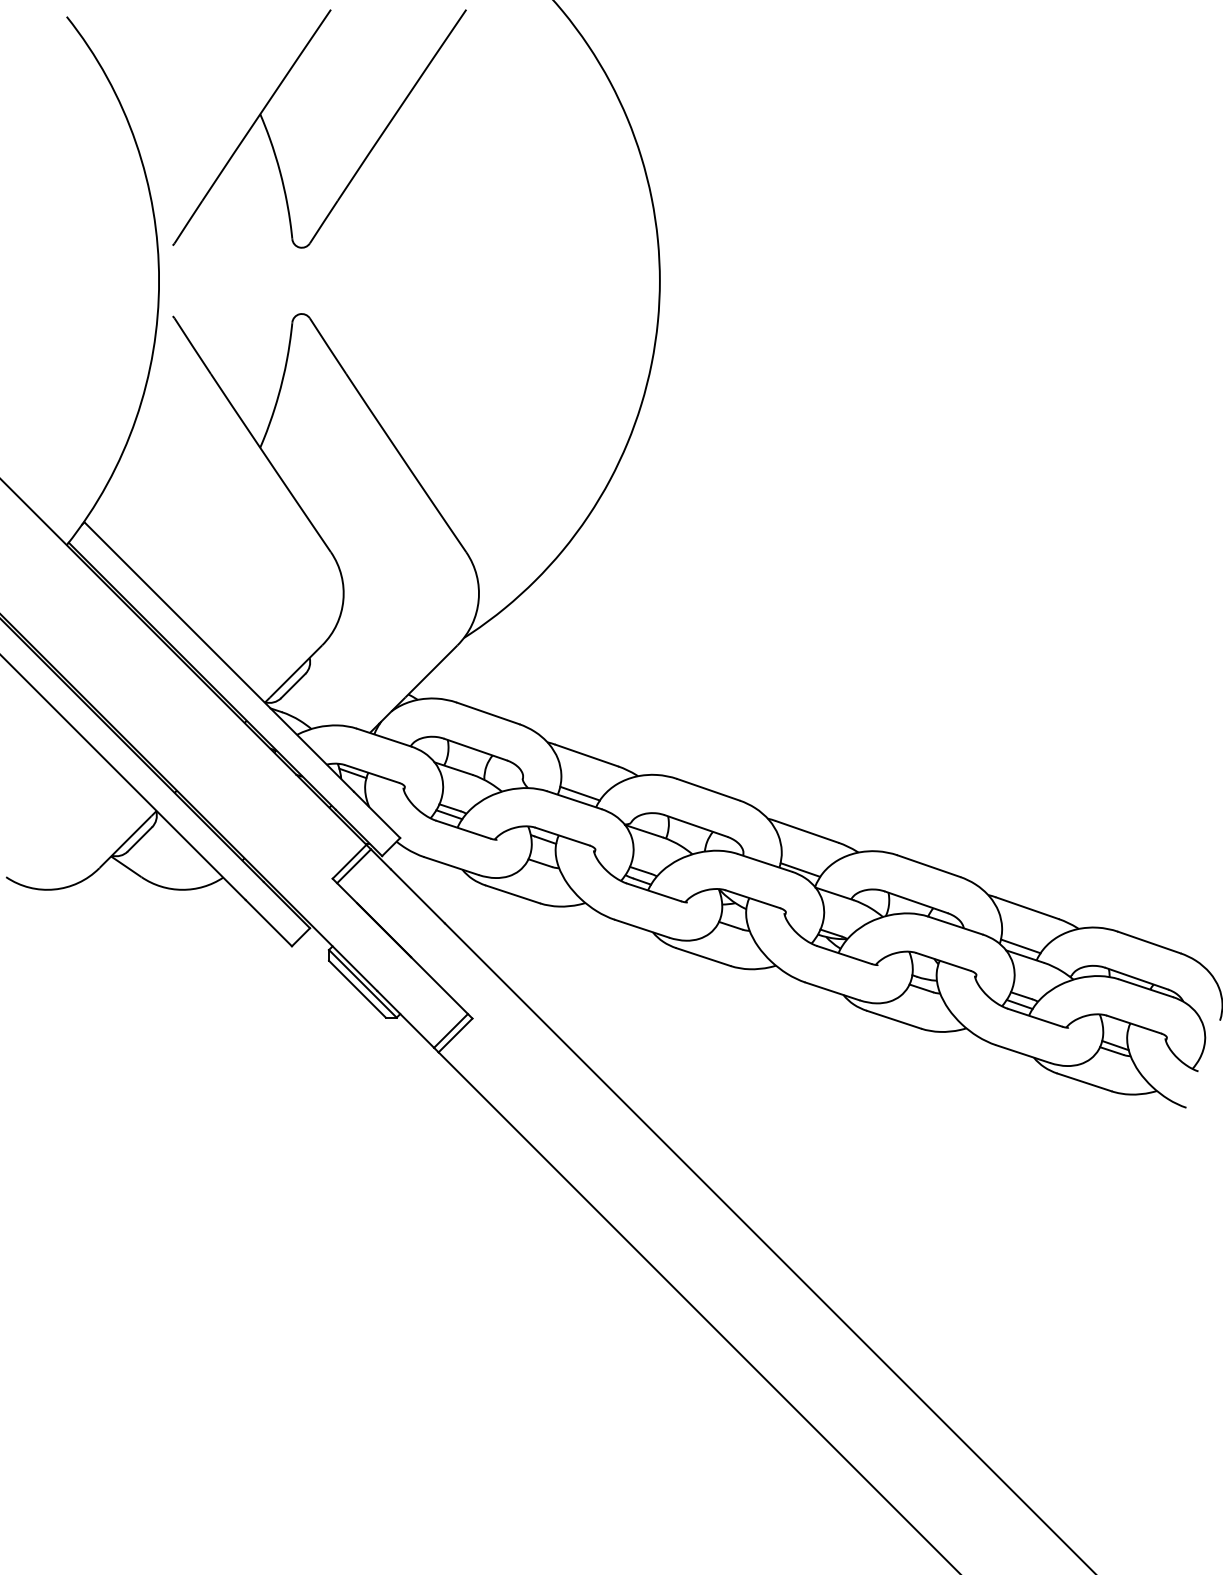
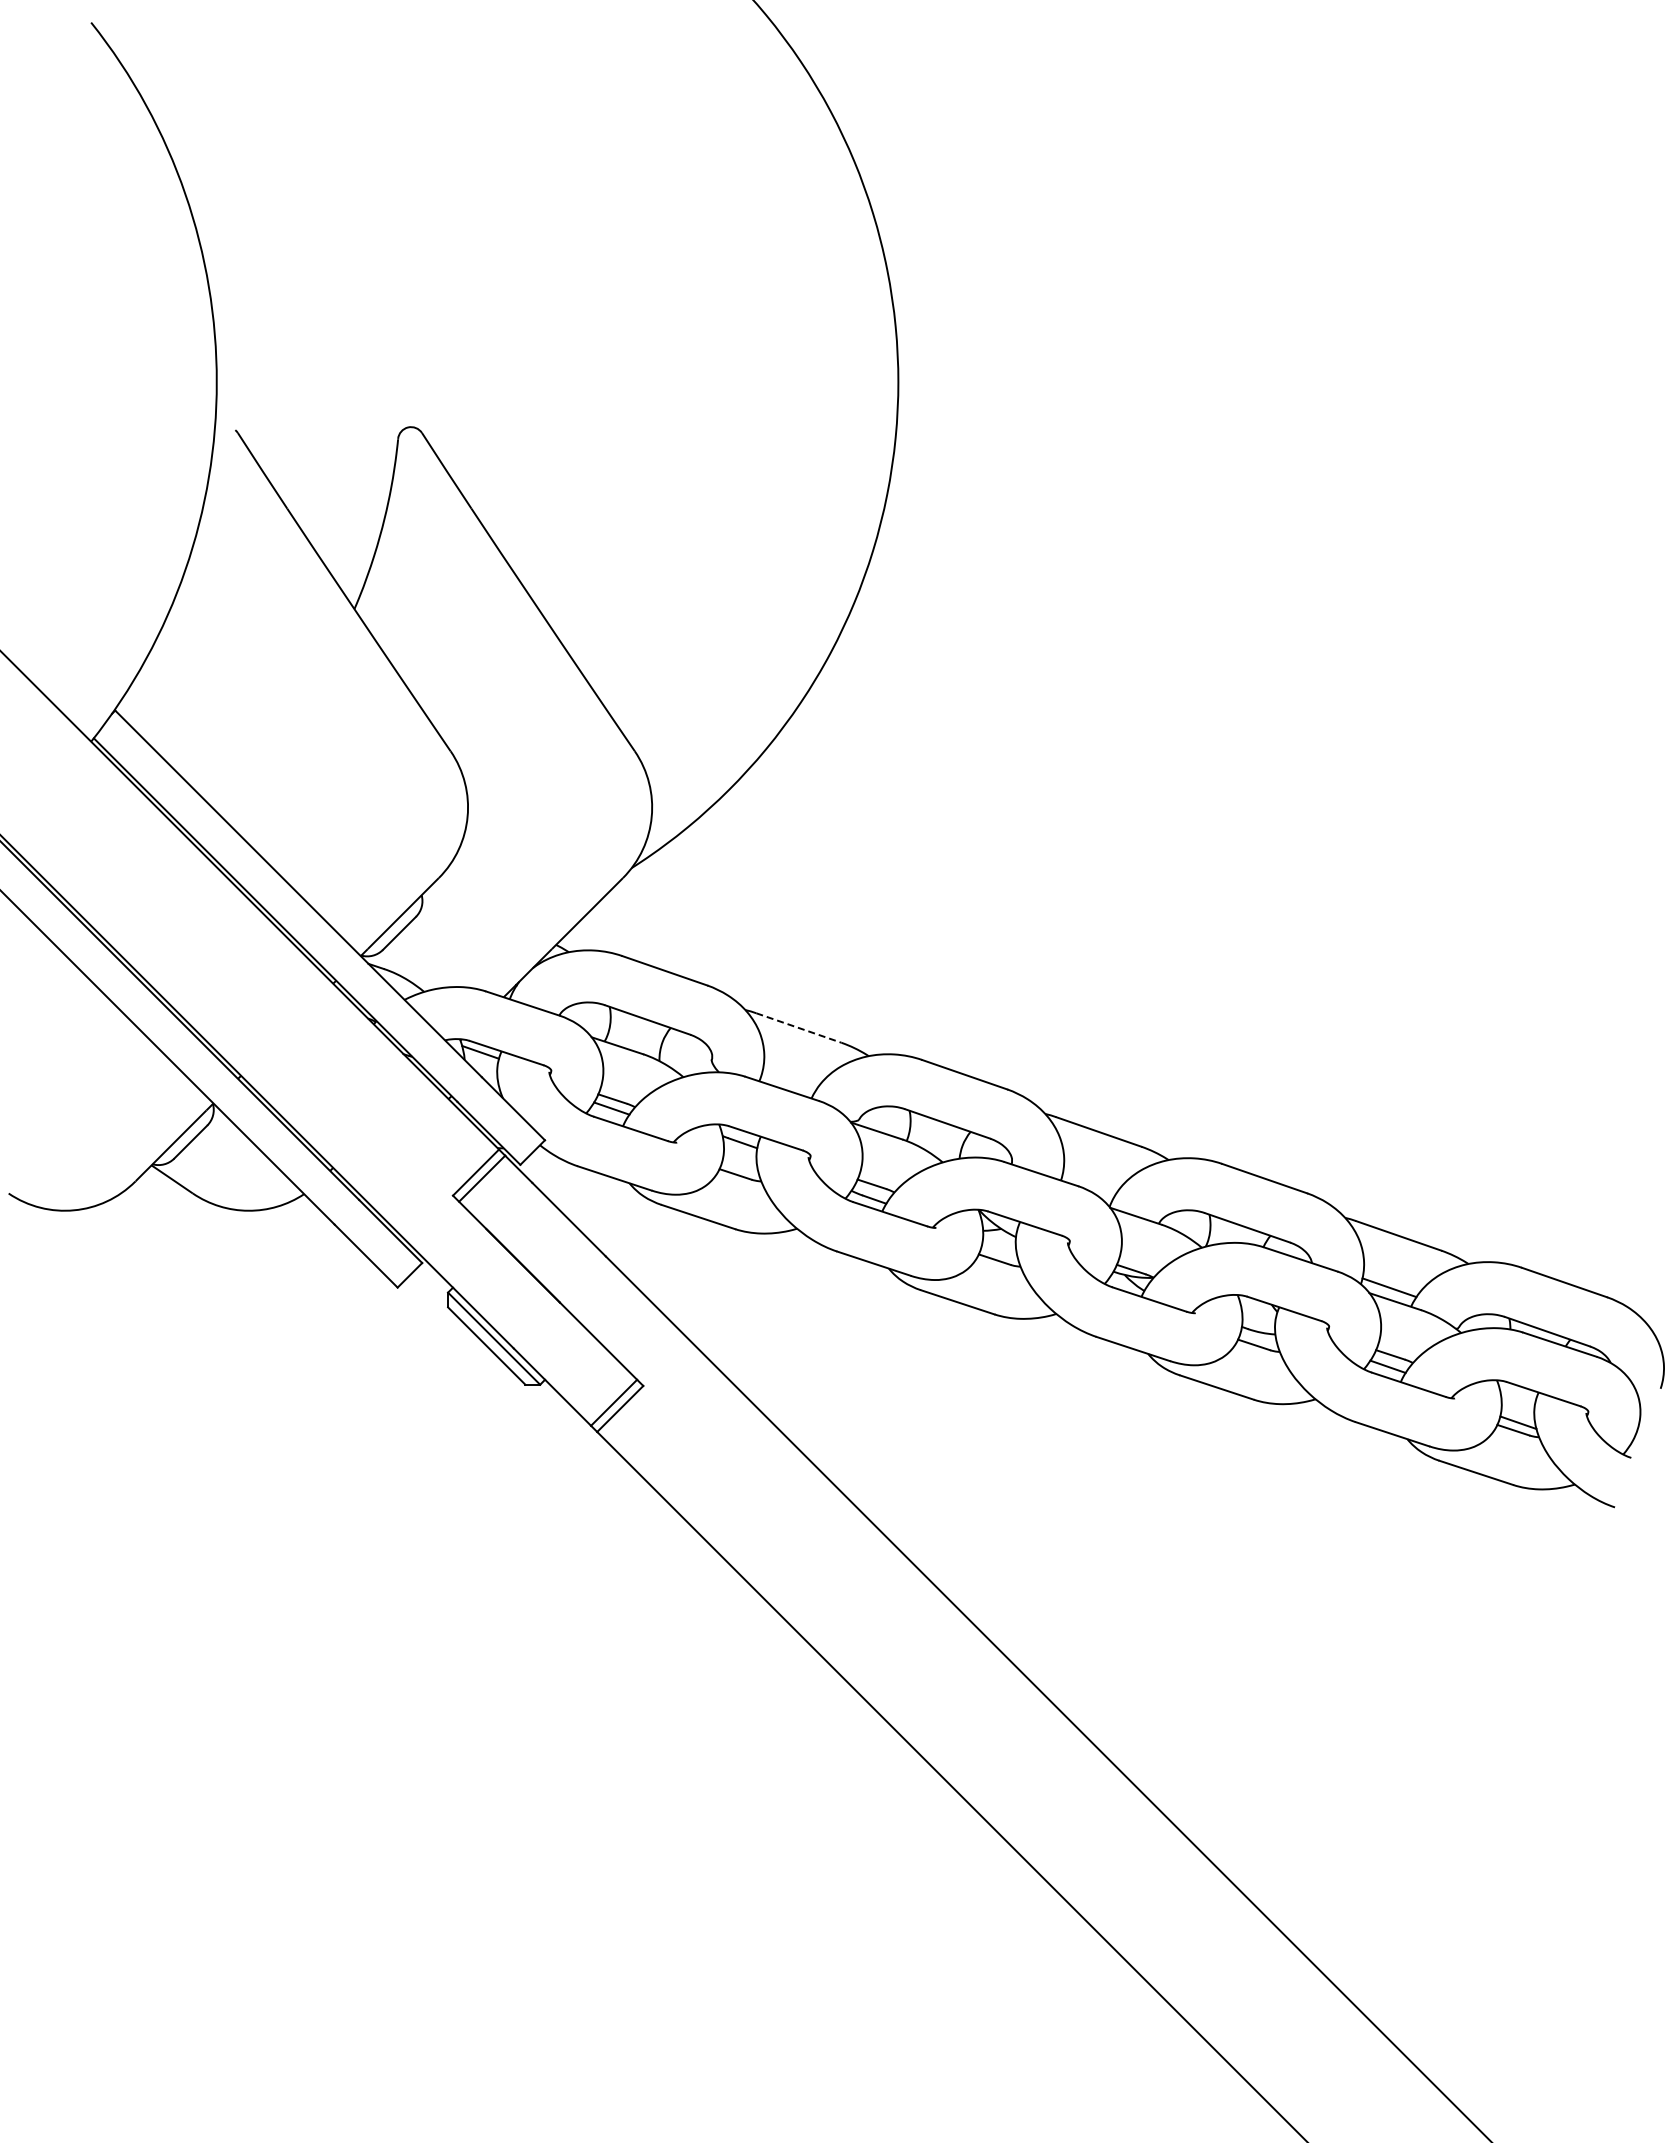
part: (272, 144) -> (371, 196), removed
line: (587, 755) -> (799, 1028), solid -> dashed
line: (579, 793) -> (789, 1079), removed
line: (800, 869) -> (1089, 1183), removed

